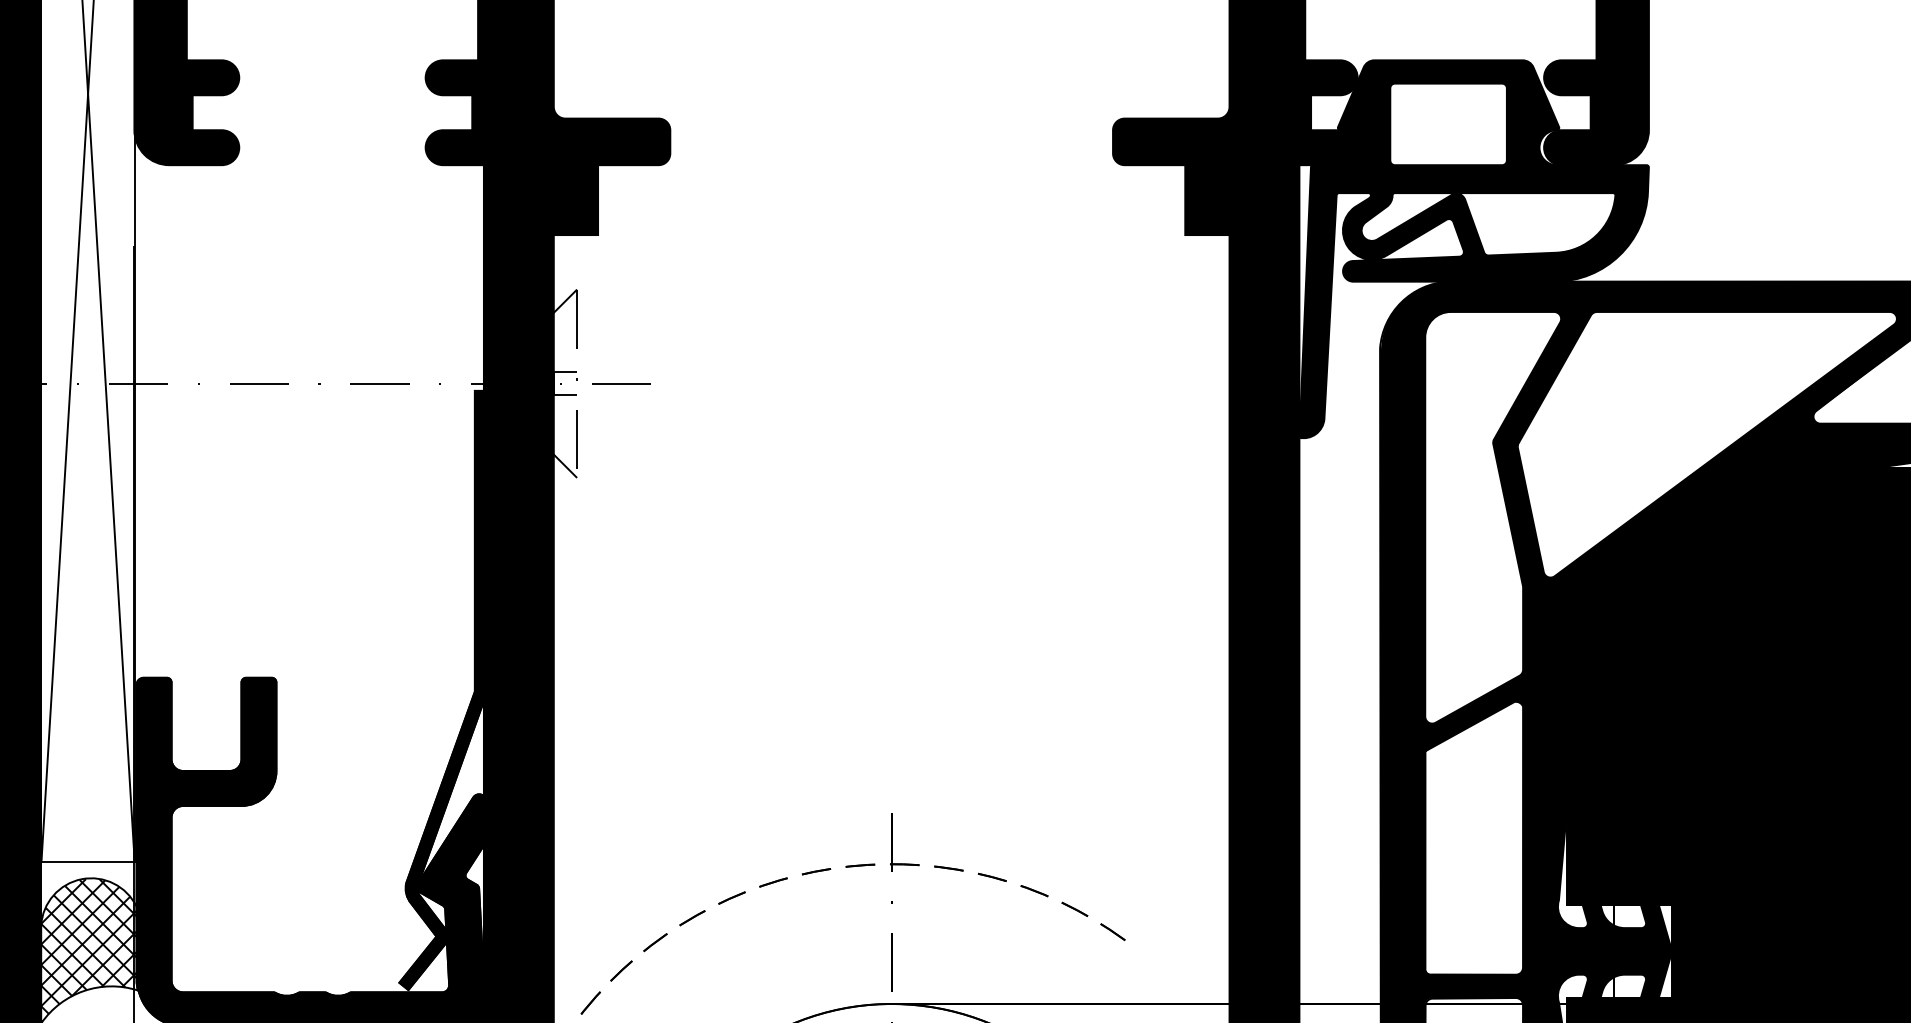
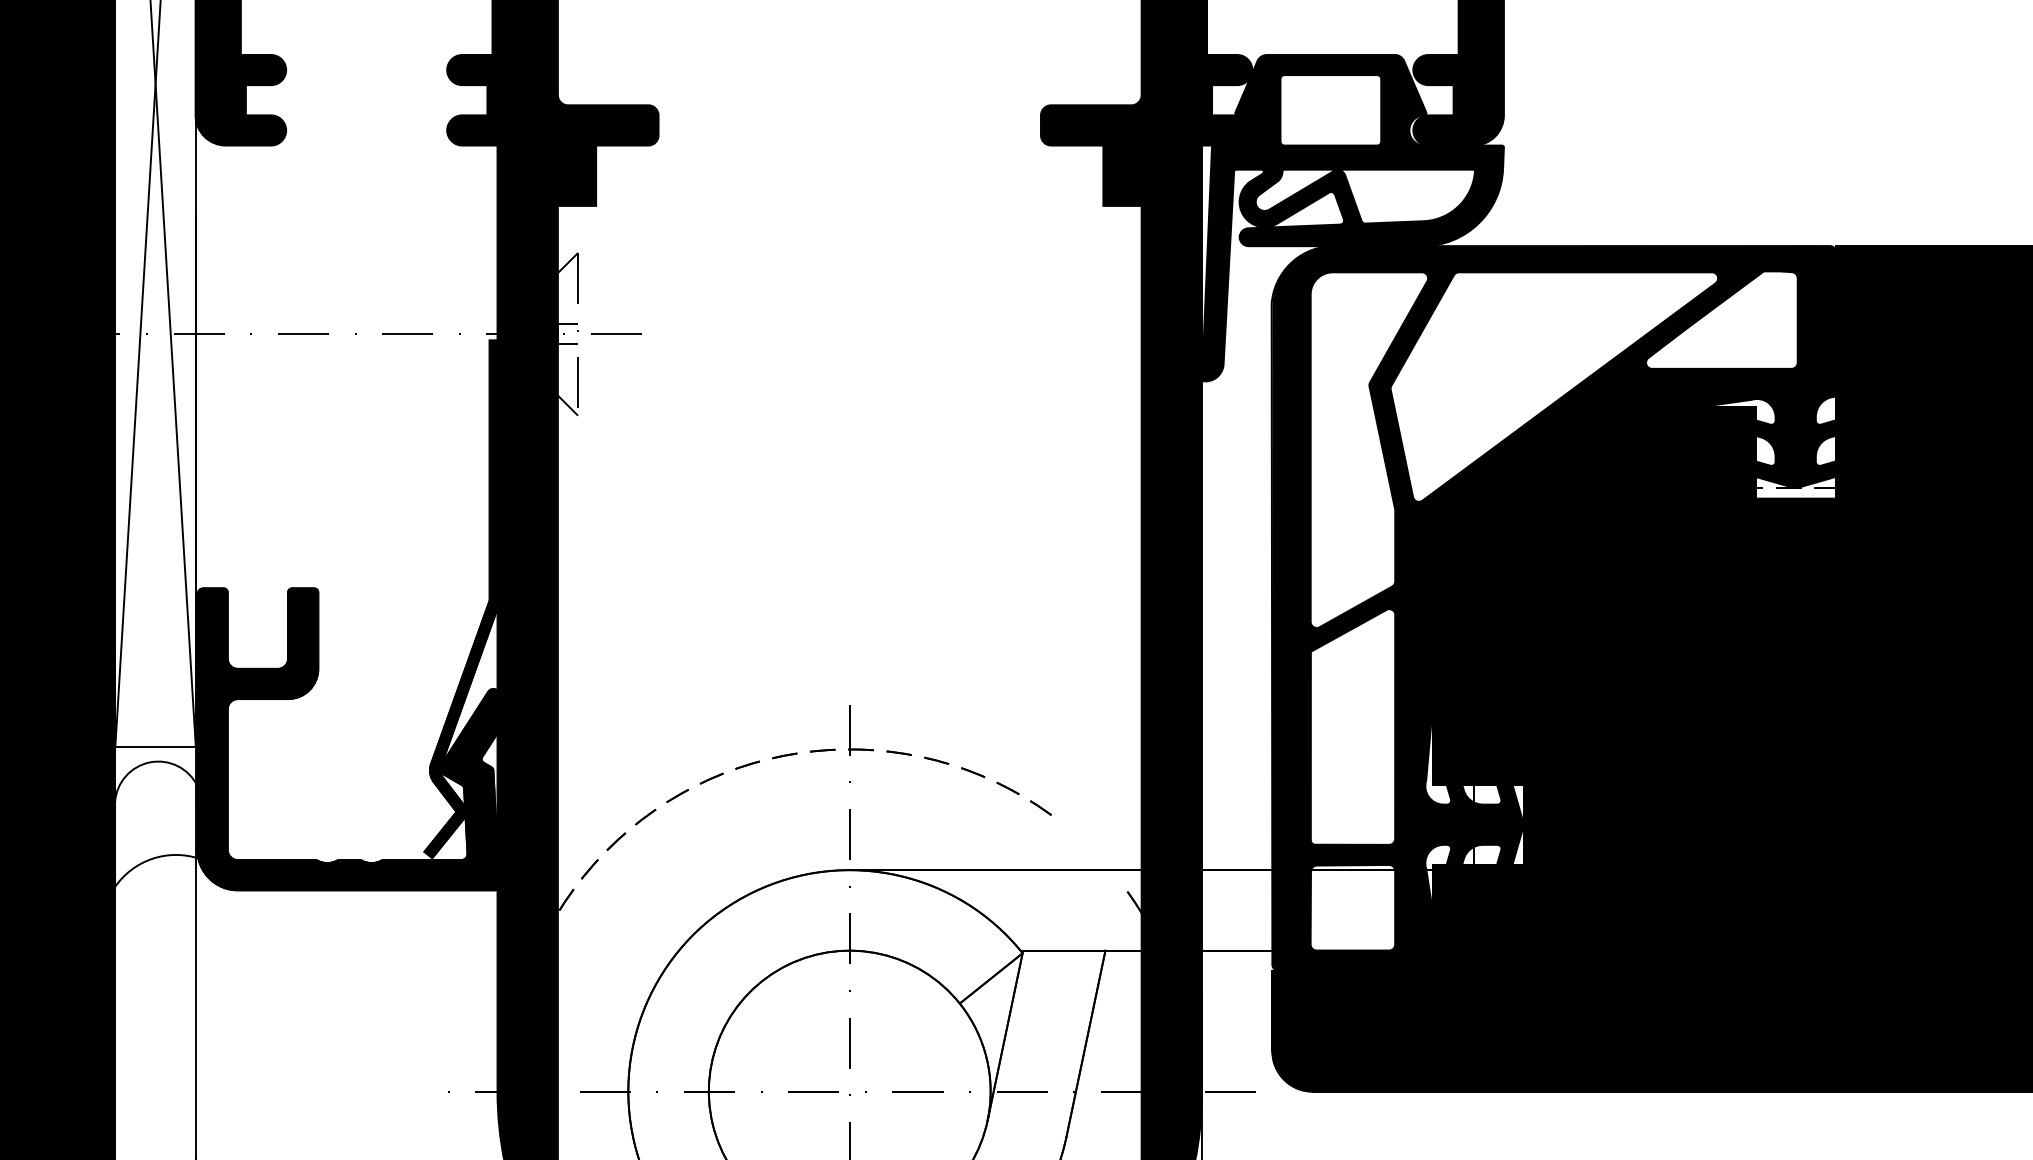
hatch: (89, 946) -> (156, 820), removed

